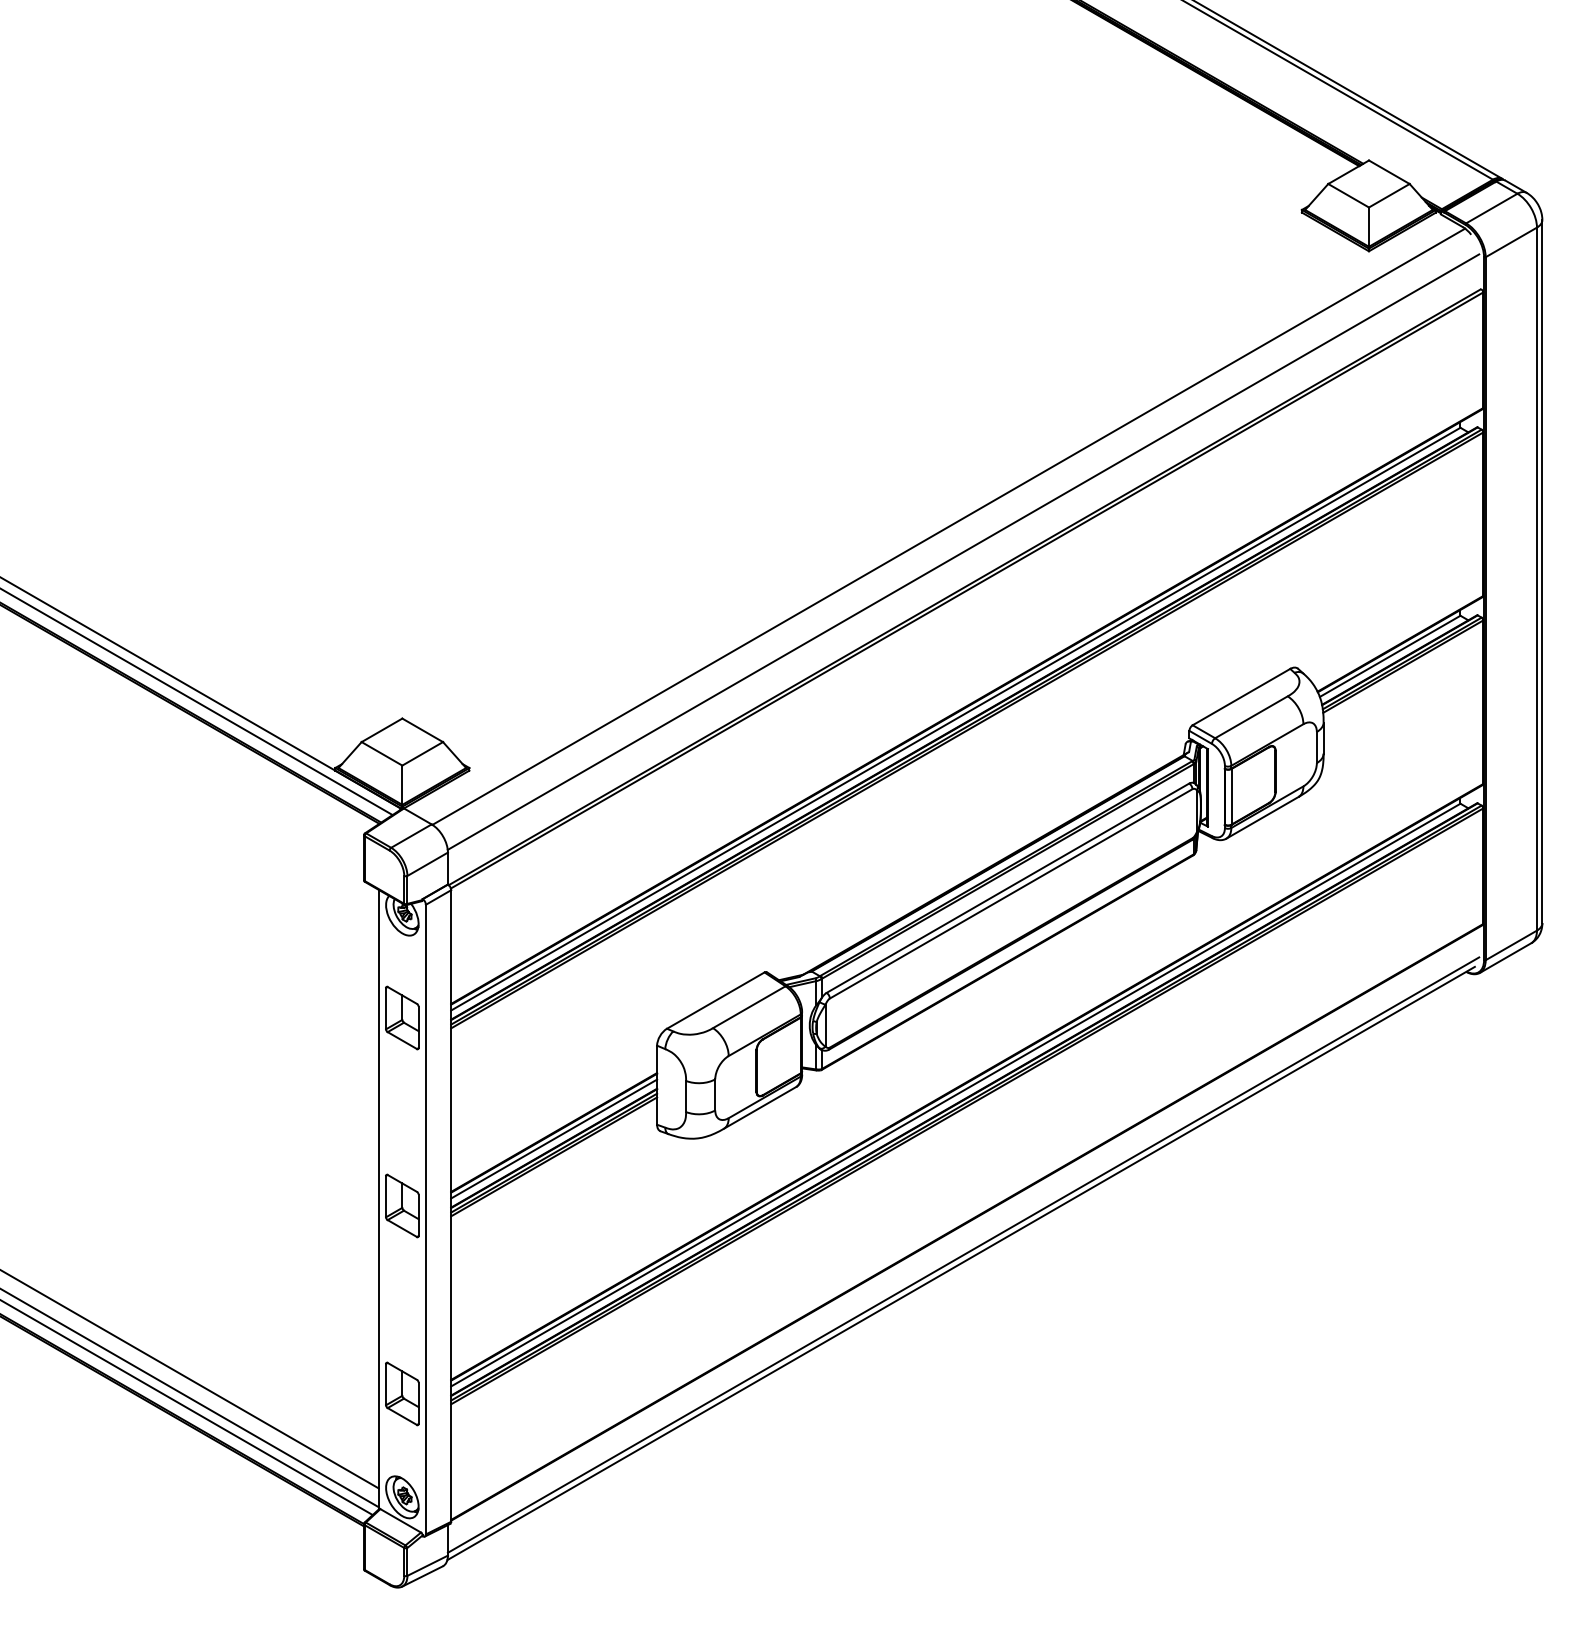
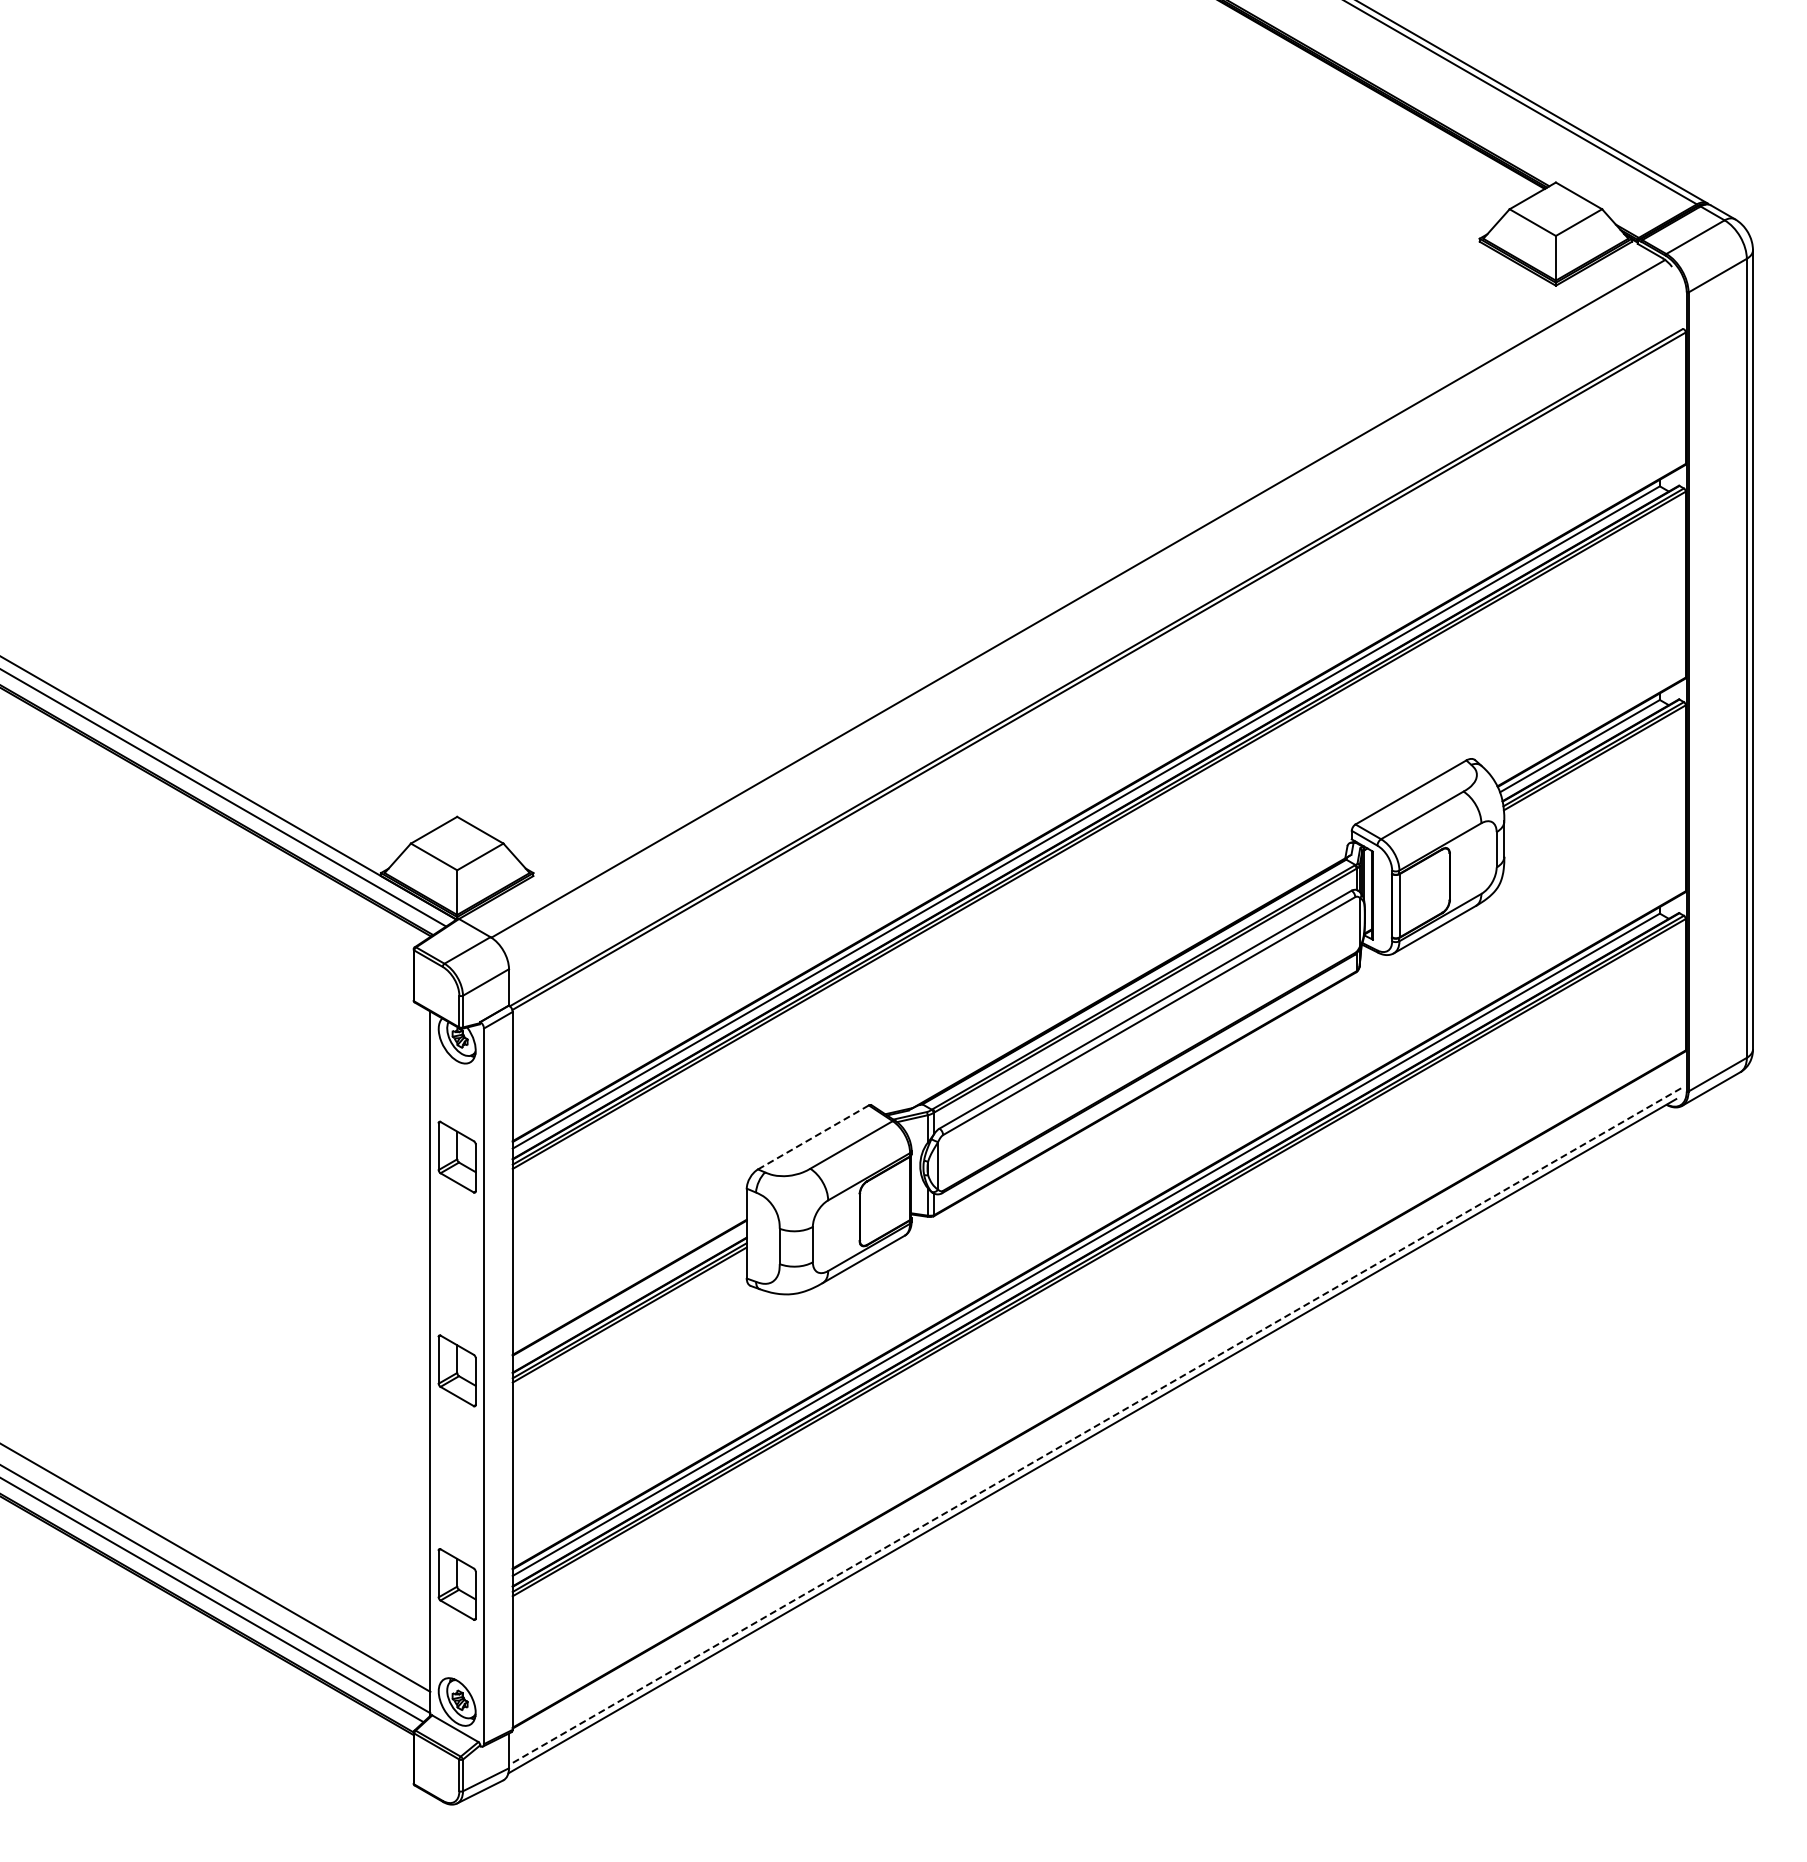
line: (963, 551) -> (1094, 627), removed
line: (715, 1000) -> (813, 1137), solid -> dashed
line: (553, 1138) -> (629, 1294), removed
line: (963, 1254) -> (1095, 1426), solid -> dashed

